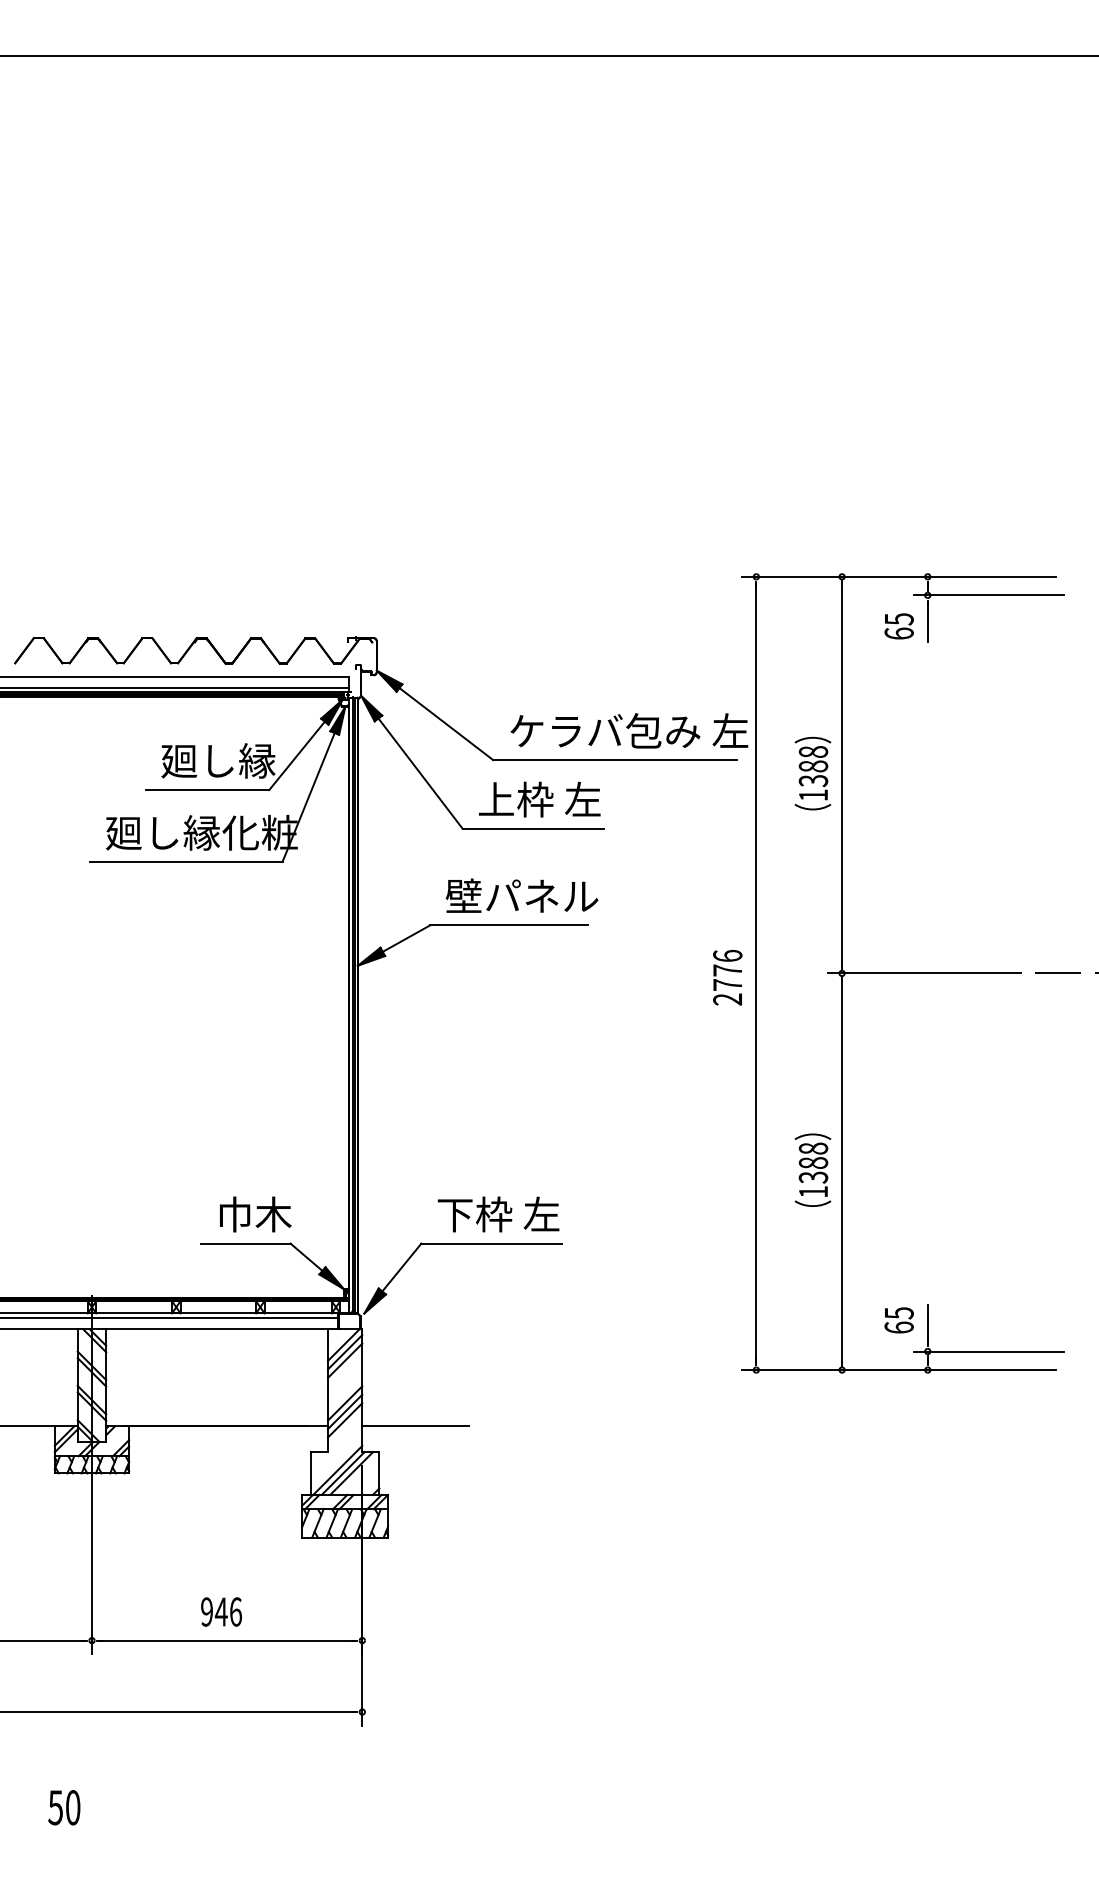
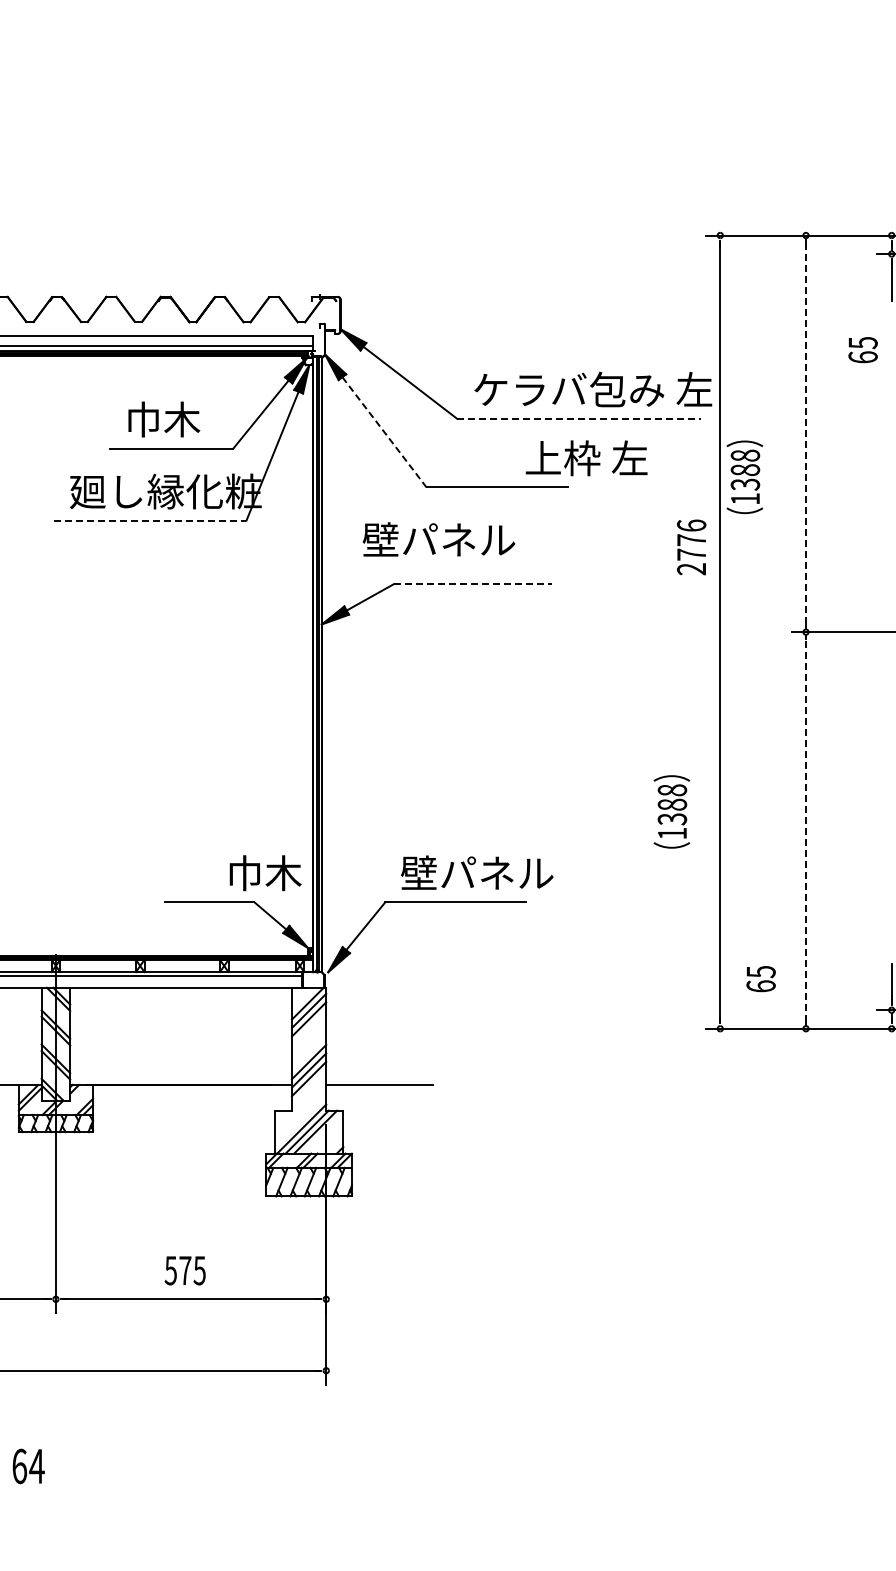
text: (898, 626) -> (862, 350), moved
text: (218, 760) -> (182, 419), 廻し縁 -> 巾木
line: (615, 760) -> (579, 419), solid -> dashed
text: (812, 773) -> (744, 477), moved
line: (420, 774) -> (384, 433), solid -> dashed
line: (842, 775) -> (806, 434), solid -> dashed
text: (539, 799) -> (586, 458), moved
line: (186, 861) -> (150, 520), solid -> dashed
text: (521, 895) -> (438, 539), moved
line: (509, 925) -> (473, 584), solid -> dashed
text: (727, 977) -> (691, 547), moved
text: (812, 1169) -> (671, 811), moved
line: (842, 1171) -> (806, 830), solid -> dashed
text: (255, 1214) -> (265, 873), moved
text: (513, 1214) -> (477, 873), 下枠 左 -> 壁パネル
text: (898, 1320) -> (760, 979), moved
text: (220, 1611) -> (184, 1270), 946 -> 575
text: (64, 1807) -> (28, 1466), 50 -> 64

